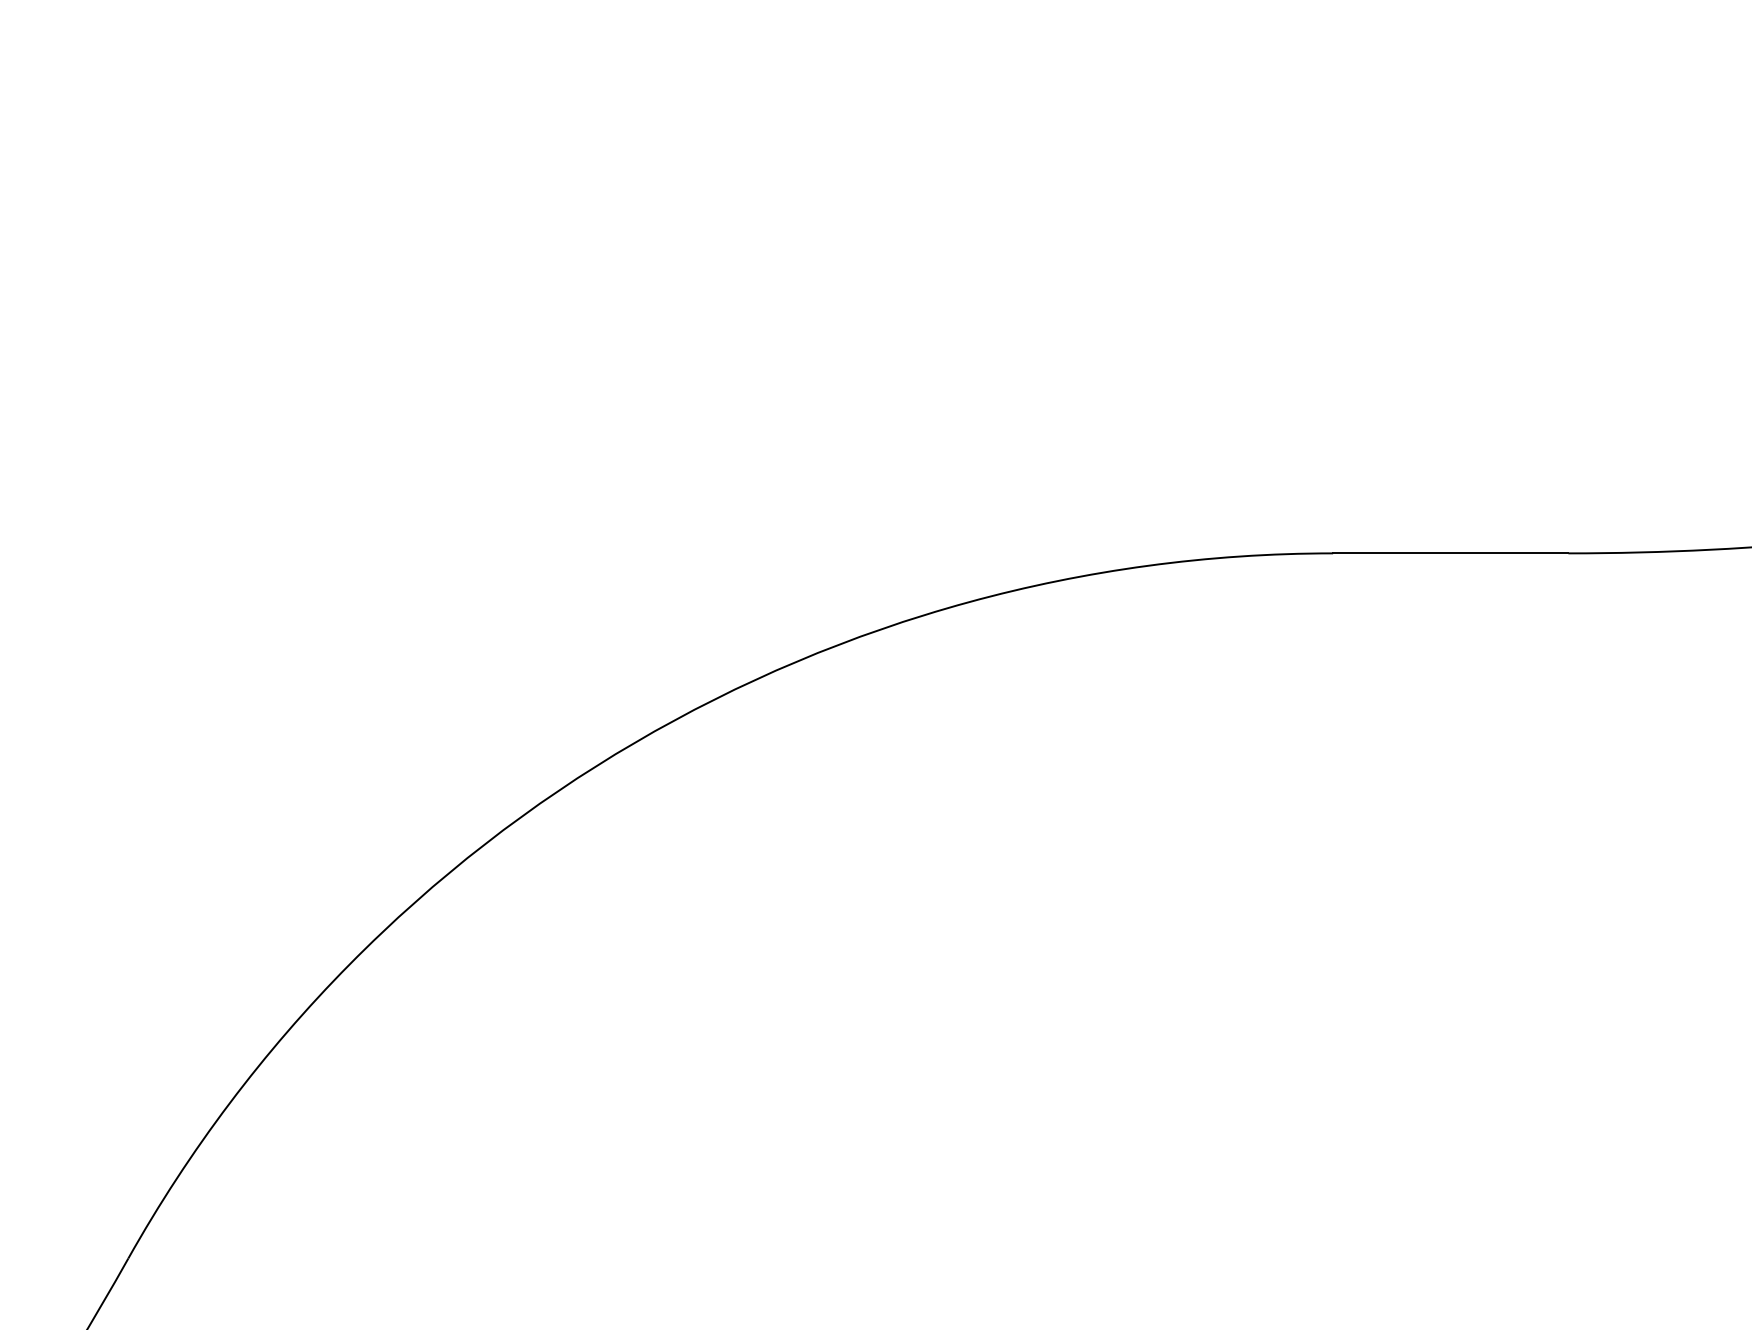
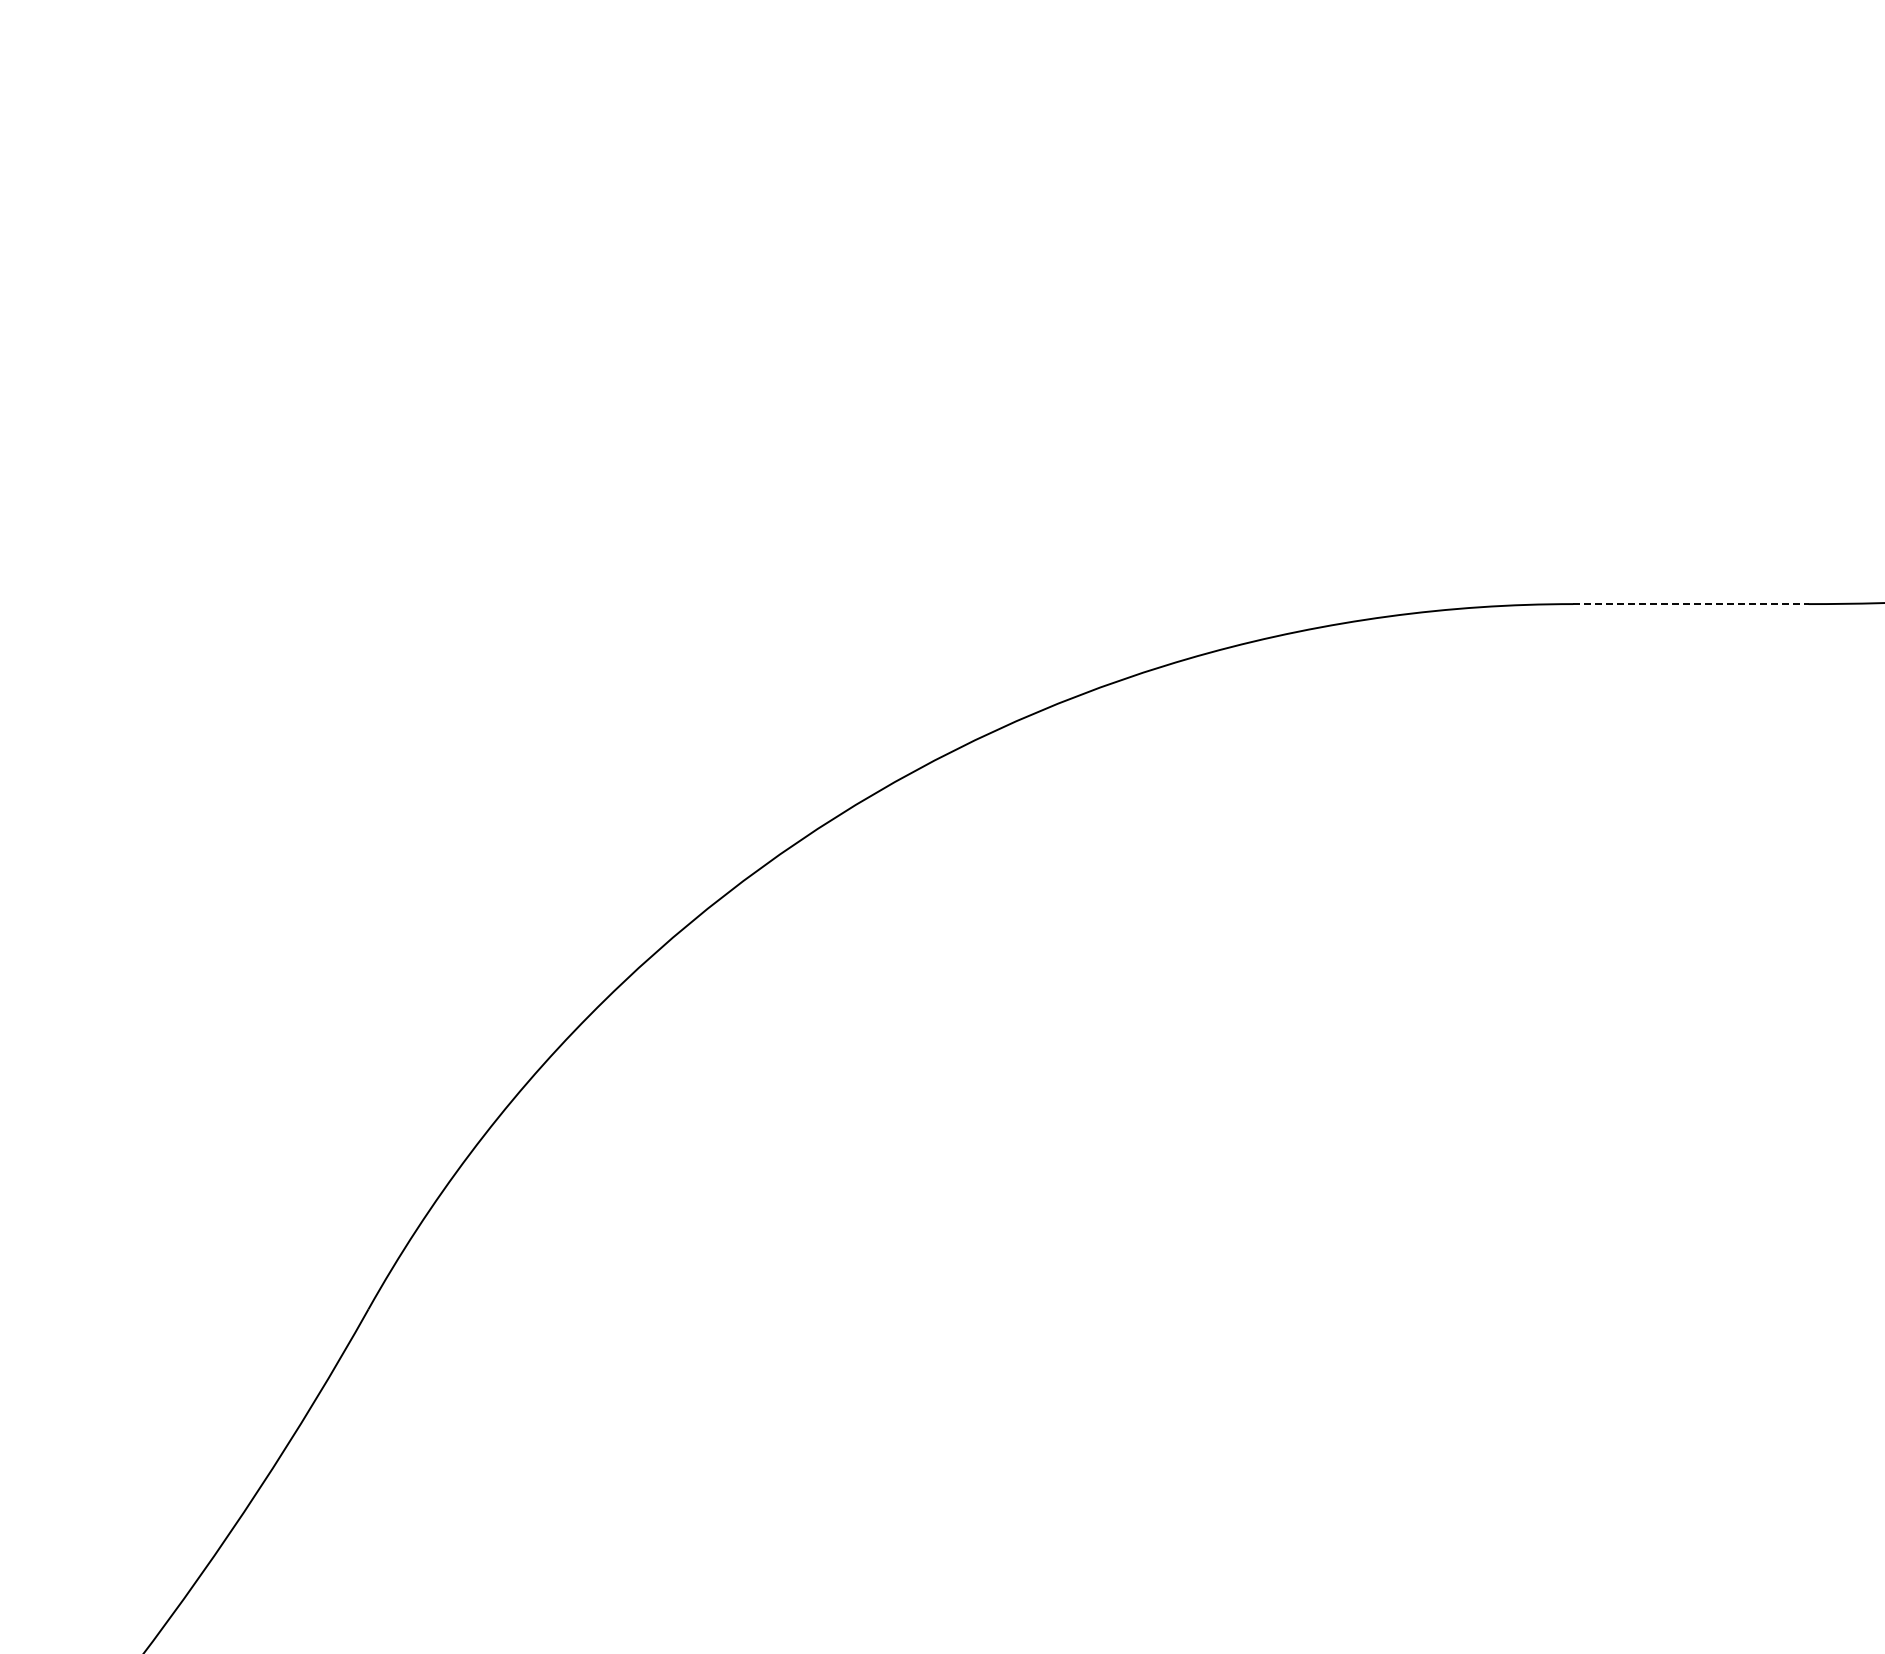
line: (1450, 553) -> (1690, 604), solid -> dashed

